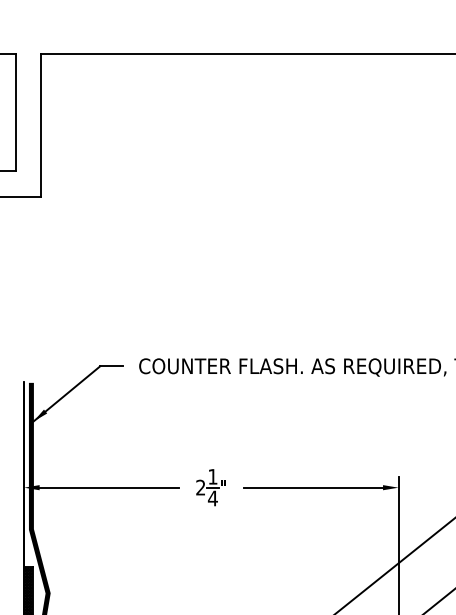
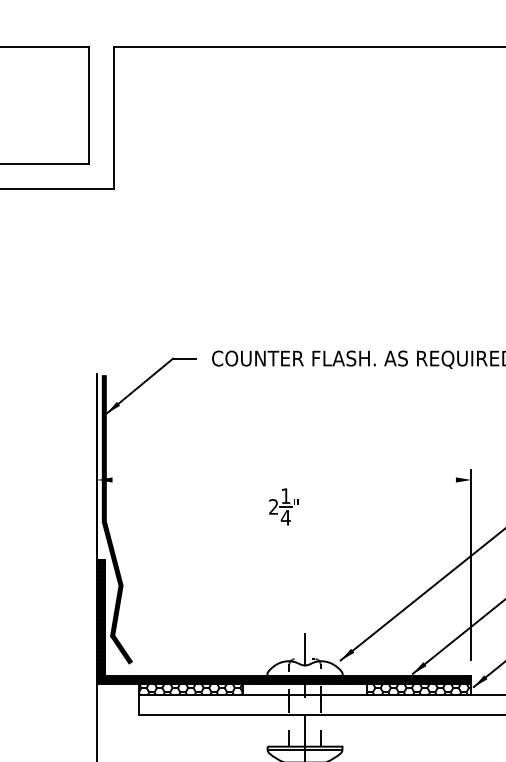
line: (108, 487) -> (181, 479), removed
part: (210, 487) -> (283, 506), moved
line: (312, 487) -> (385, 479), removed

